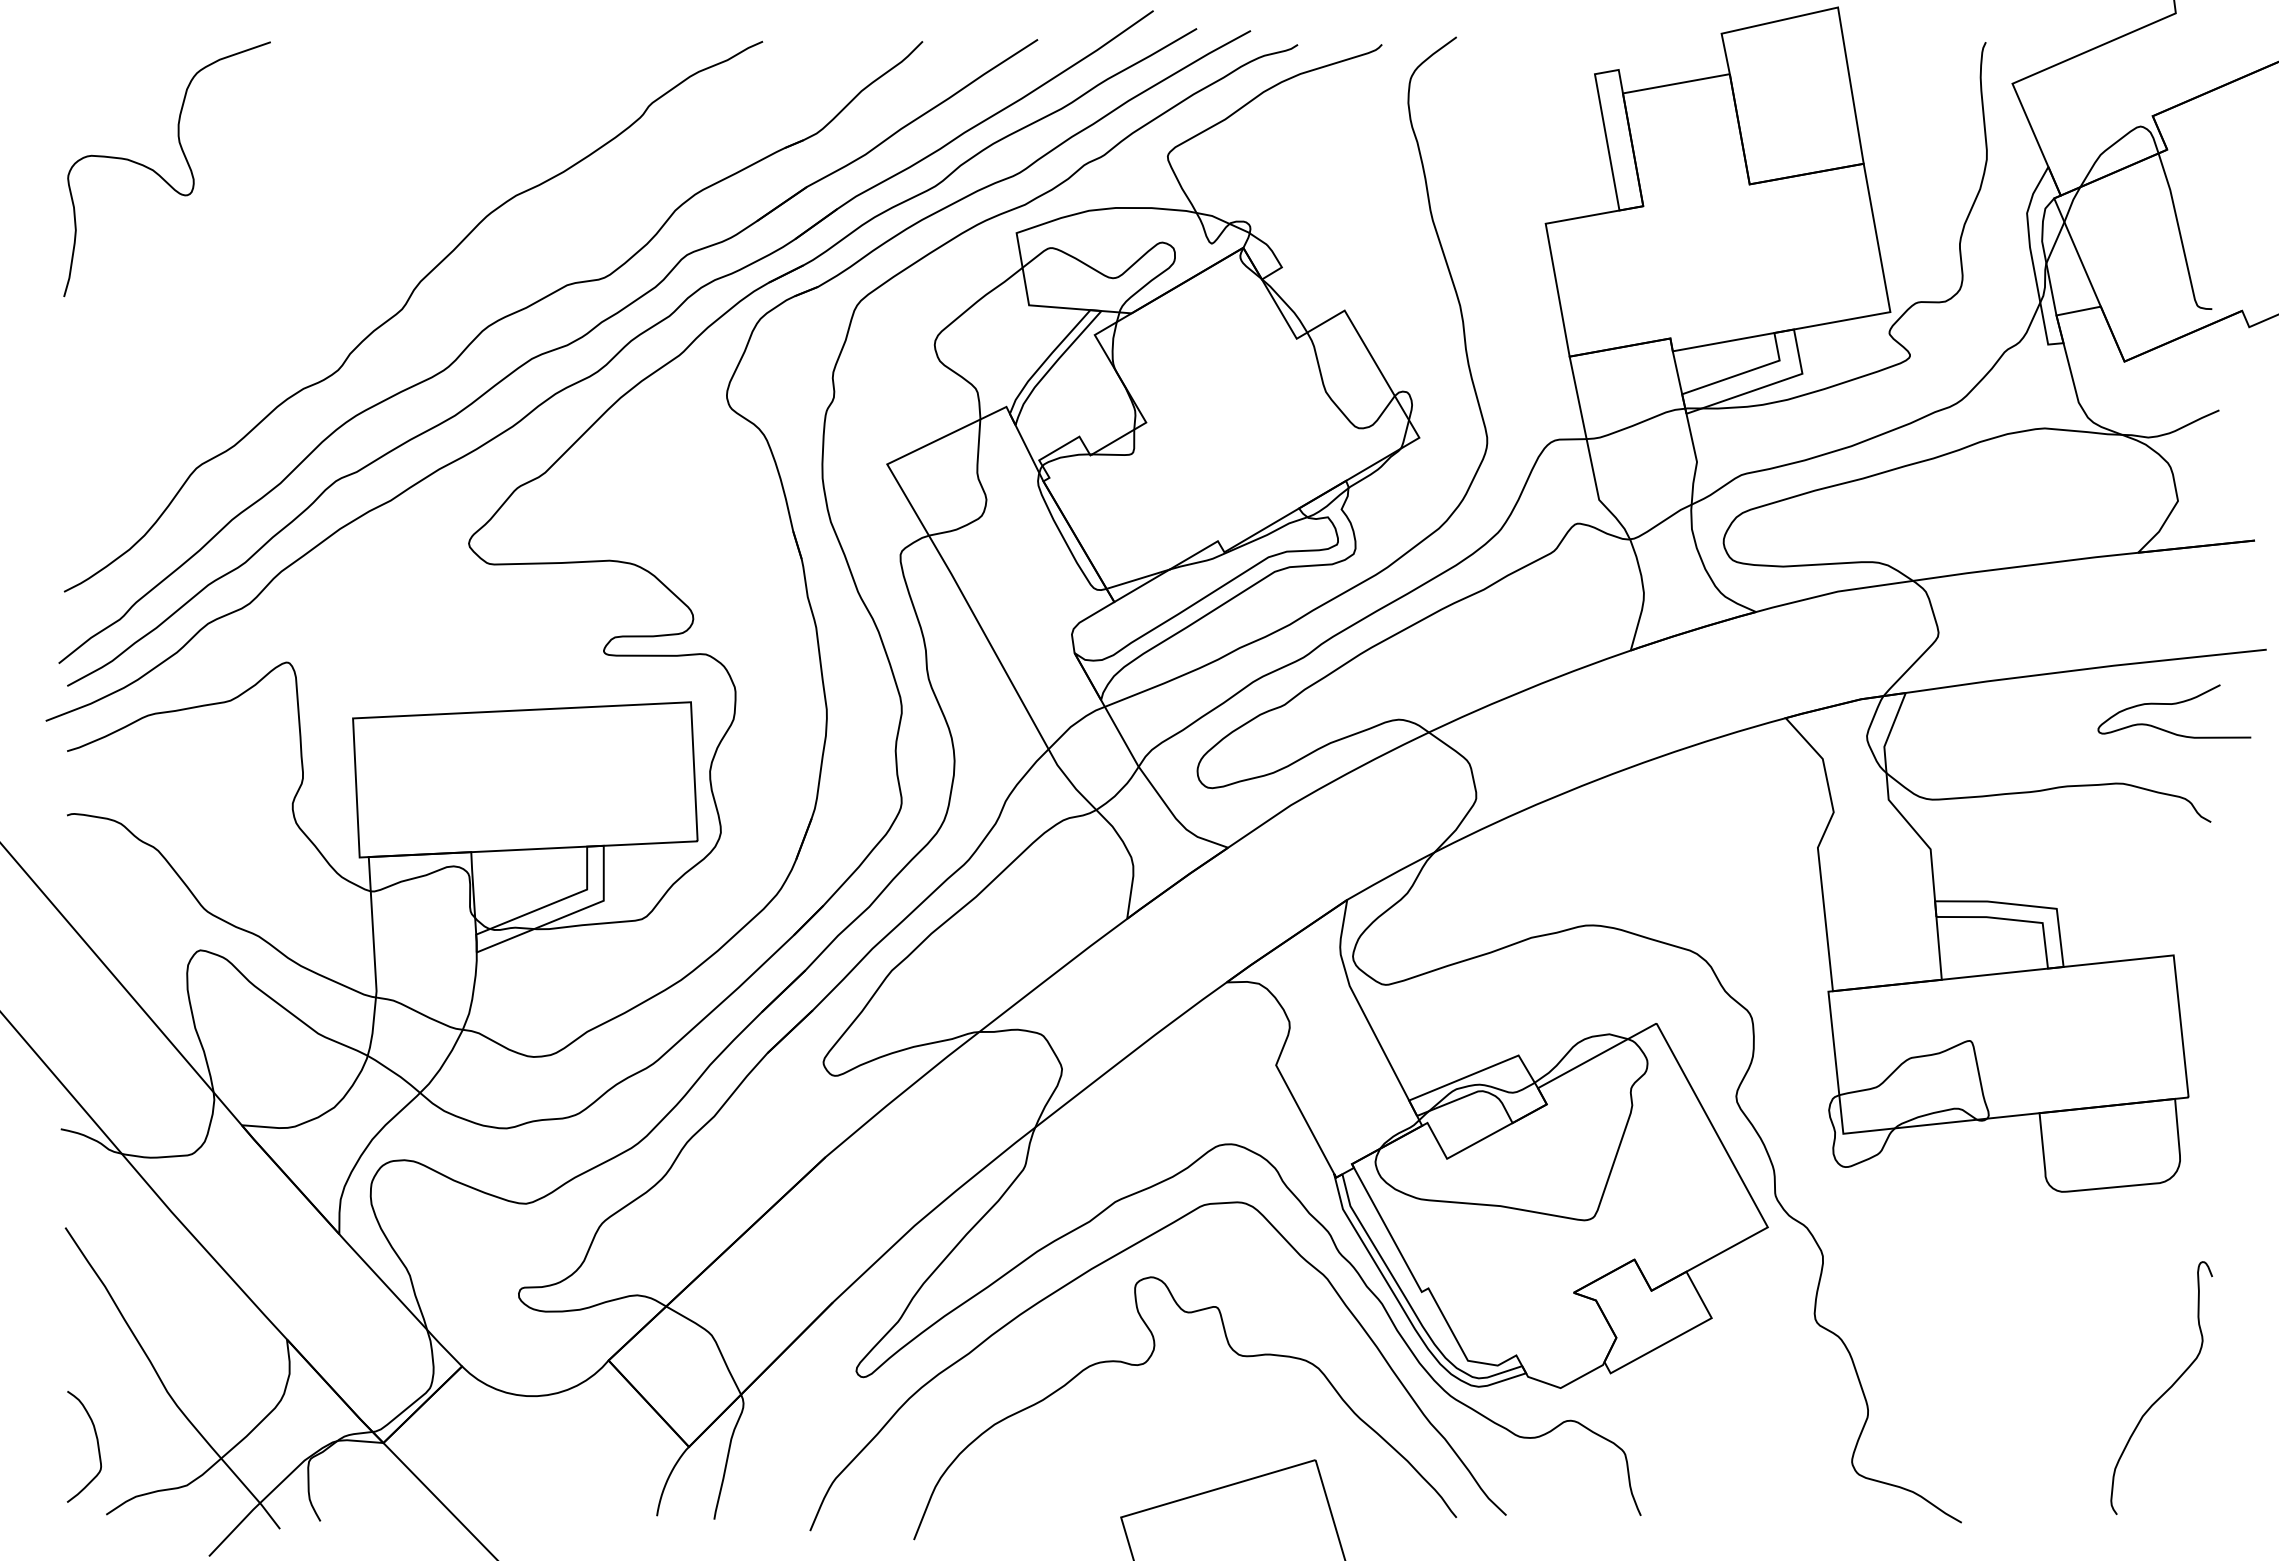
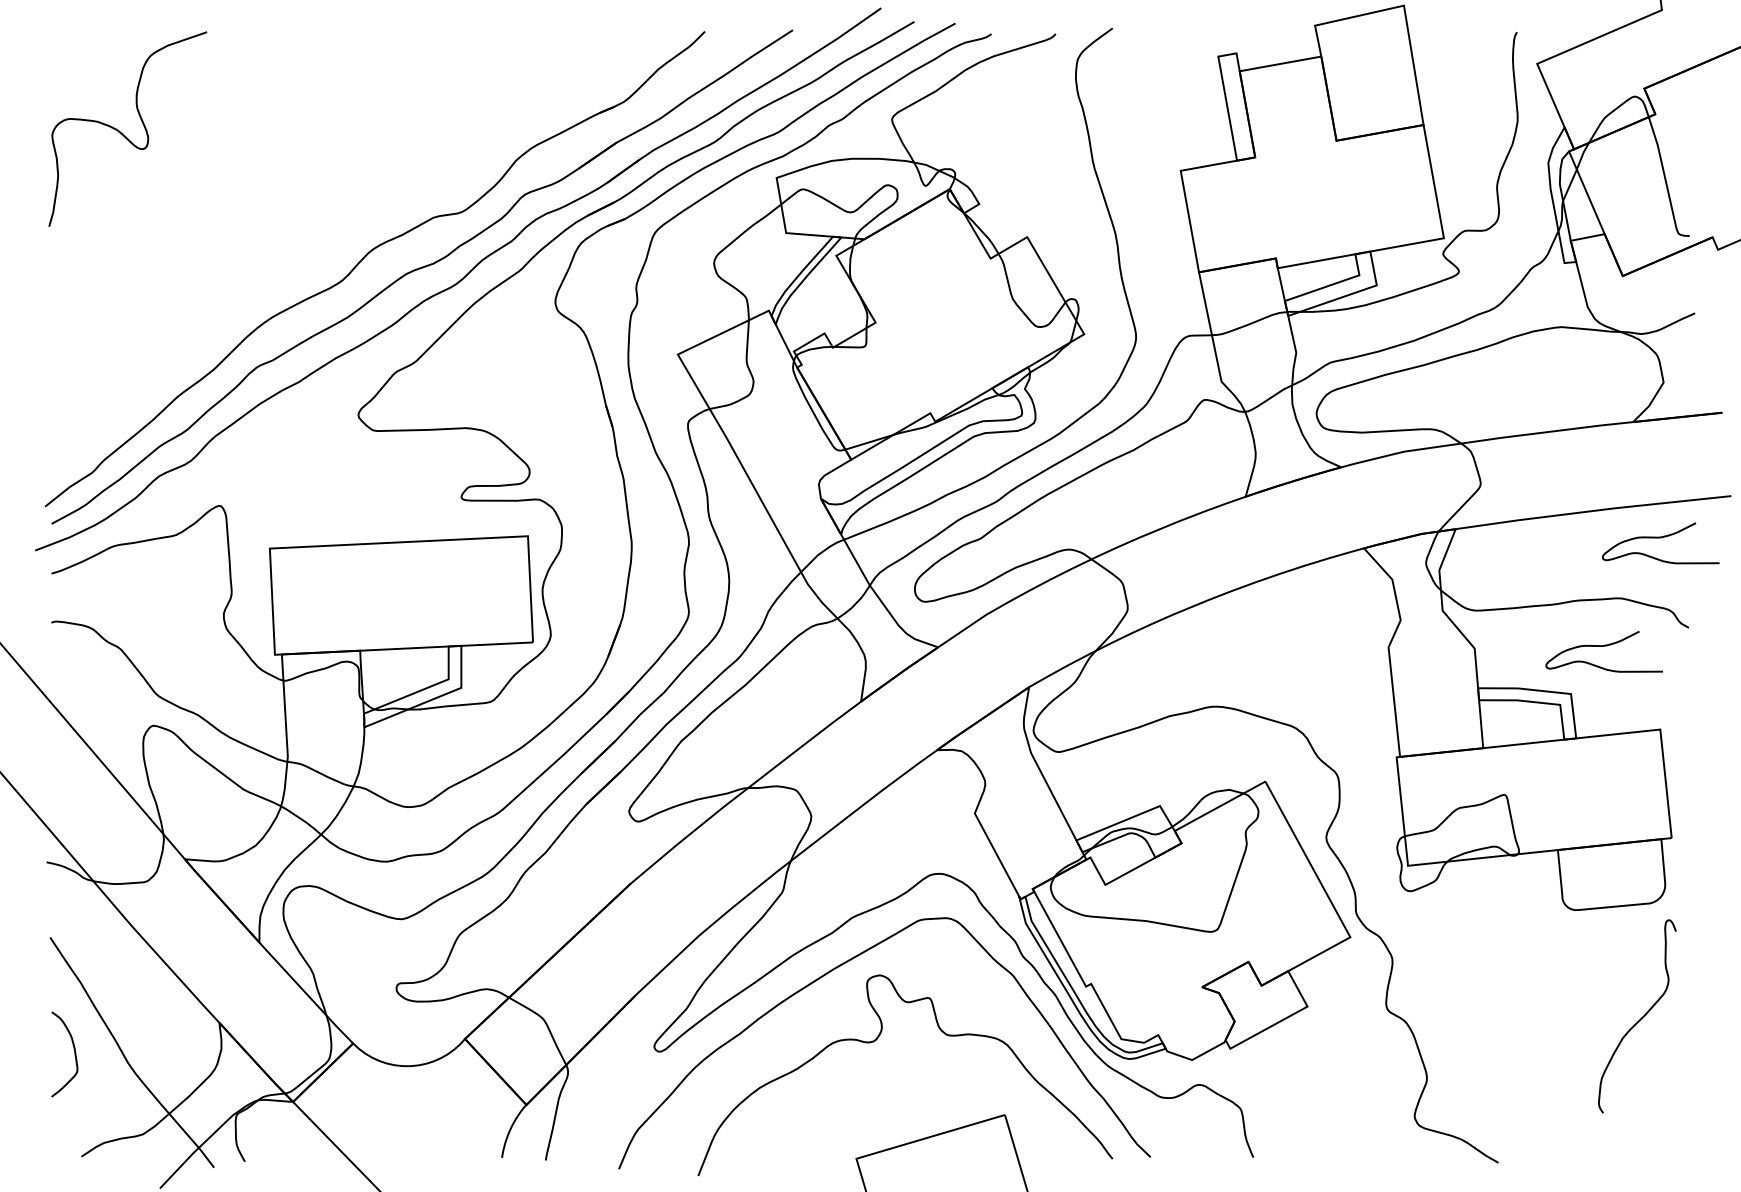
curve: (403, 309) -> (308, 236), removed
curve: (2100, 846) -> (1604, 646), added
curve: (2165, 1391) -> (1640, 1019), moved
curve: (96, 1441) -> (73, 1050), moved

